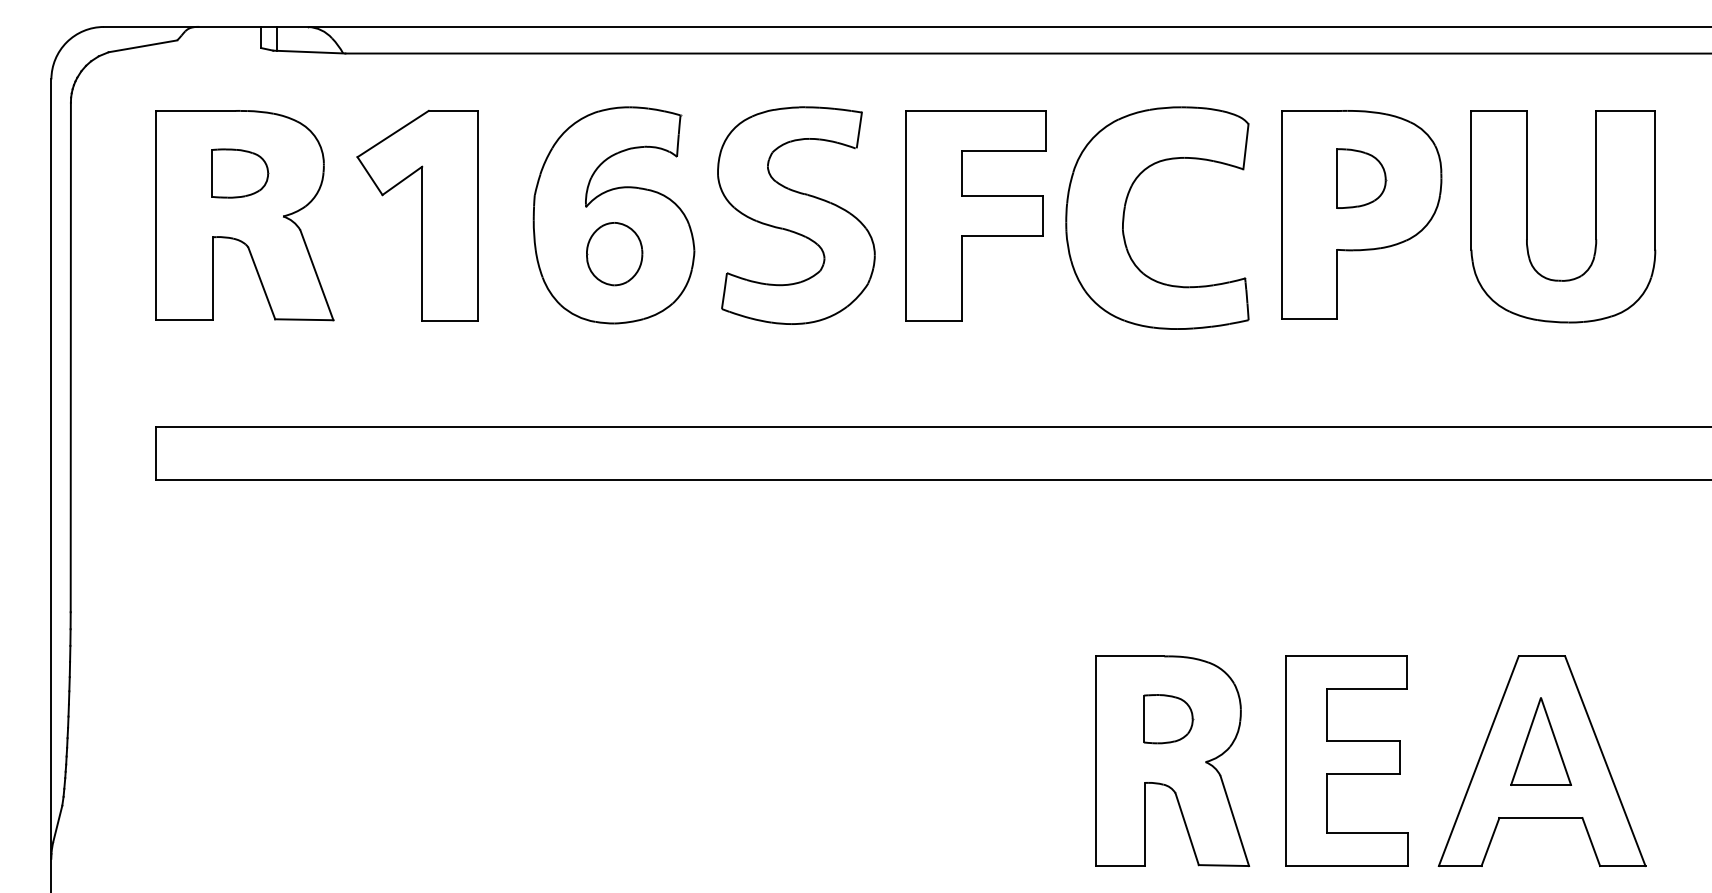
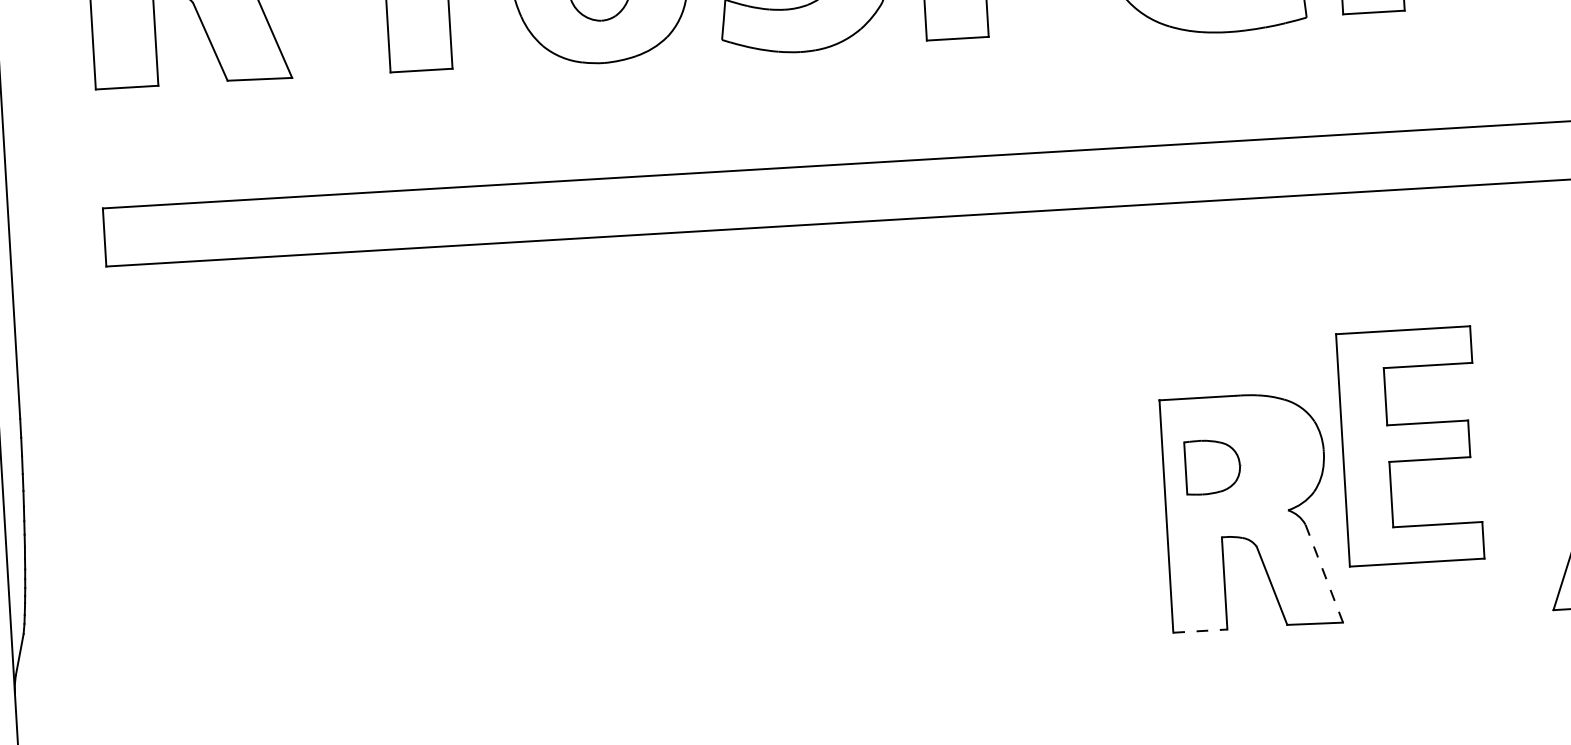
part: (1168, 719) -> (1213, 467), moved
part: (1346, 760) -> (1409, 445), moved
line: (1234, 820) -> (1323, 573), solid -> dashed
line: (1120, 866) -> (1200, 631), solid -> dashed

